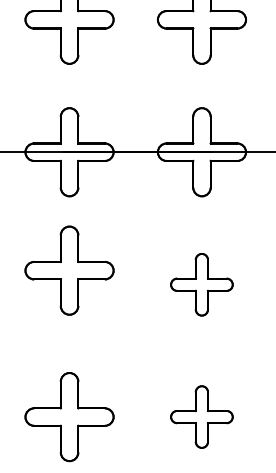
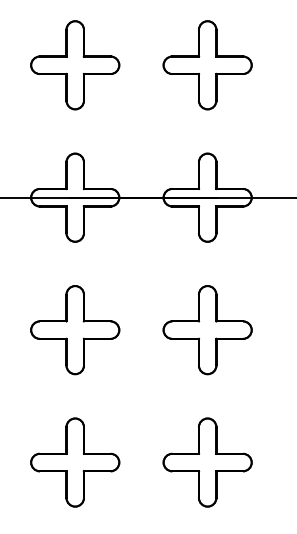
part: (69, 271) -> (75, 330), moved
part: (201, 285) -> (207, 330), size x1.43
part: (201, 417) -> (207, 462), size x1.43

